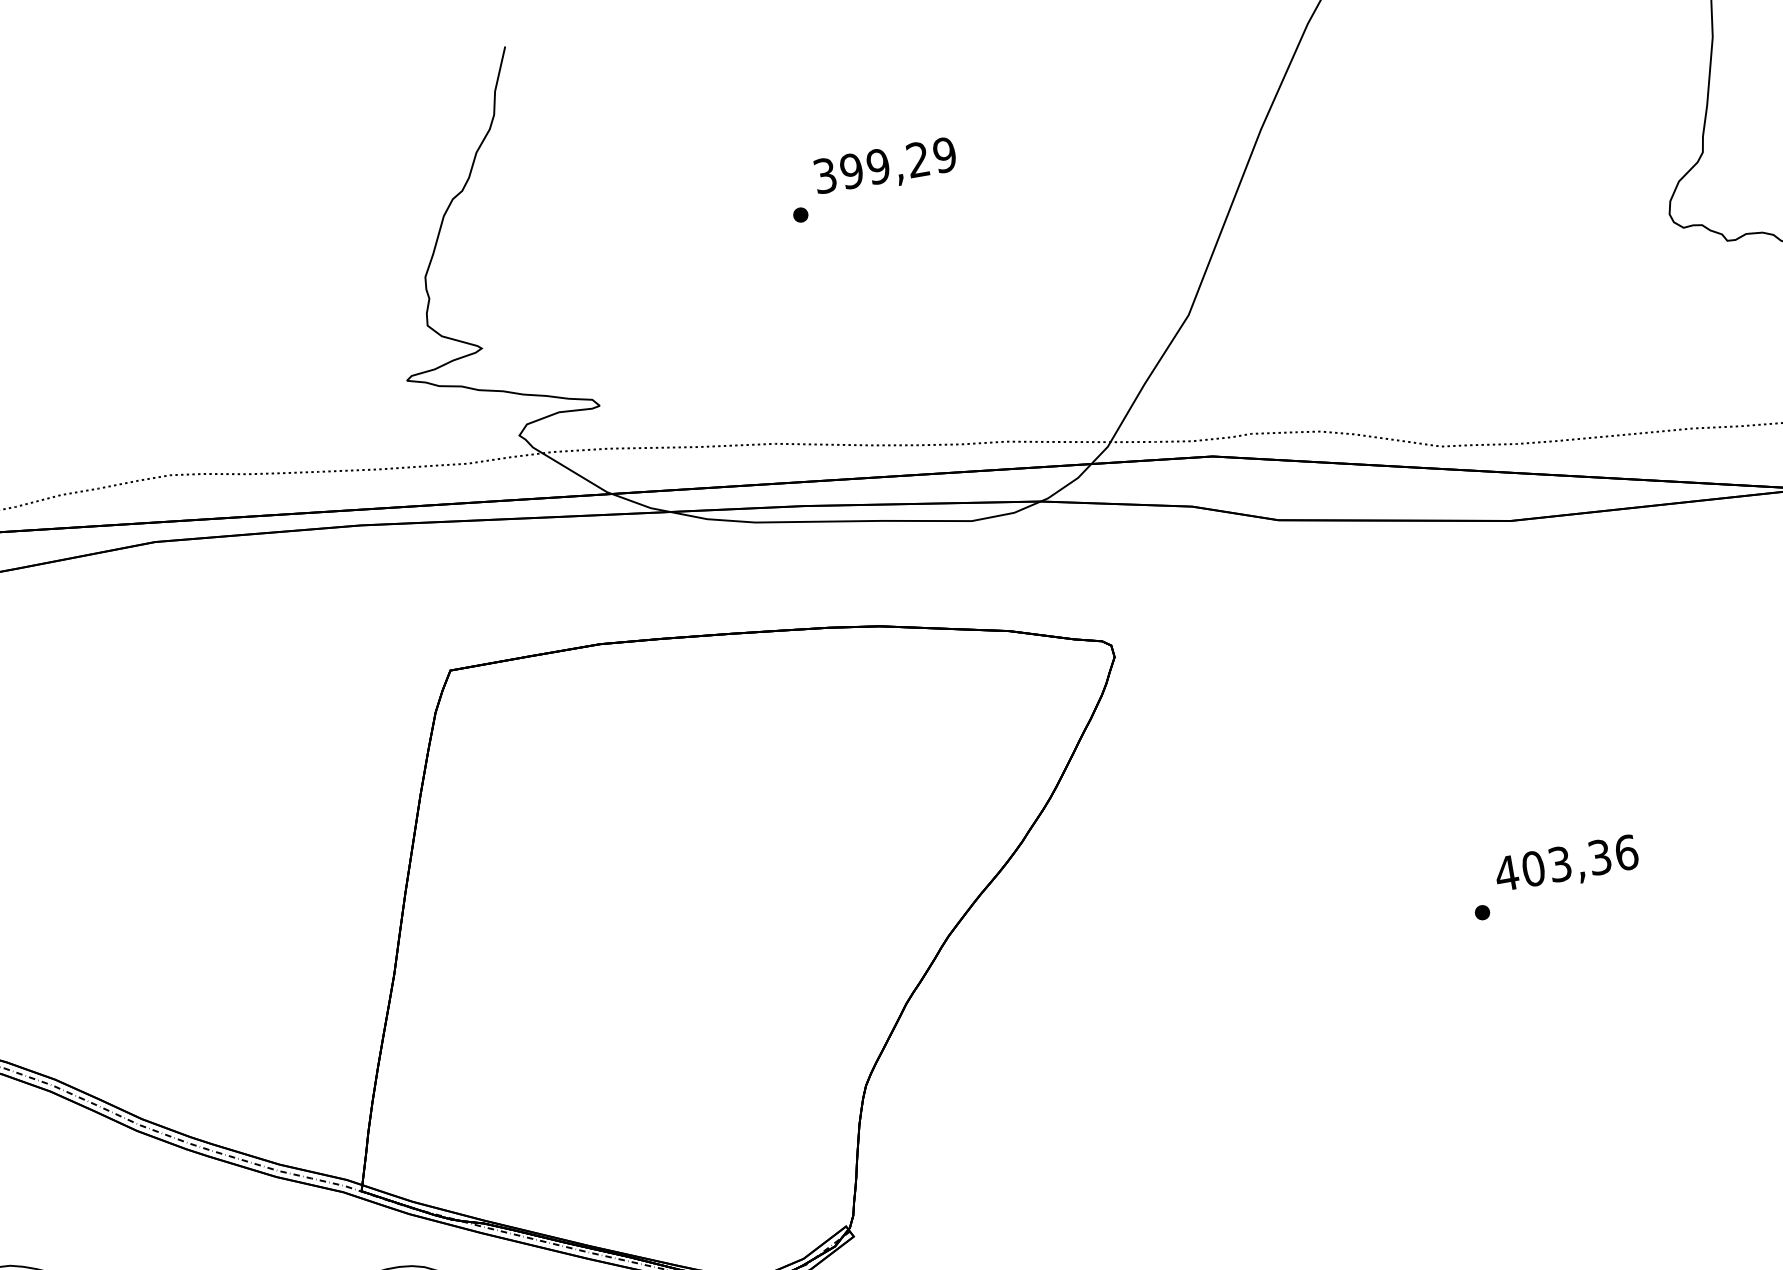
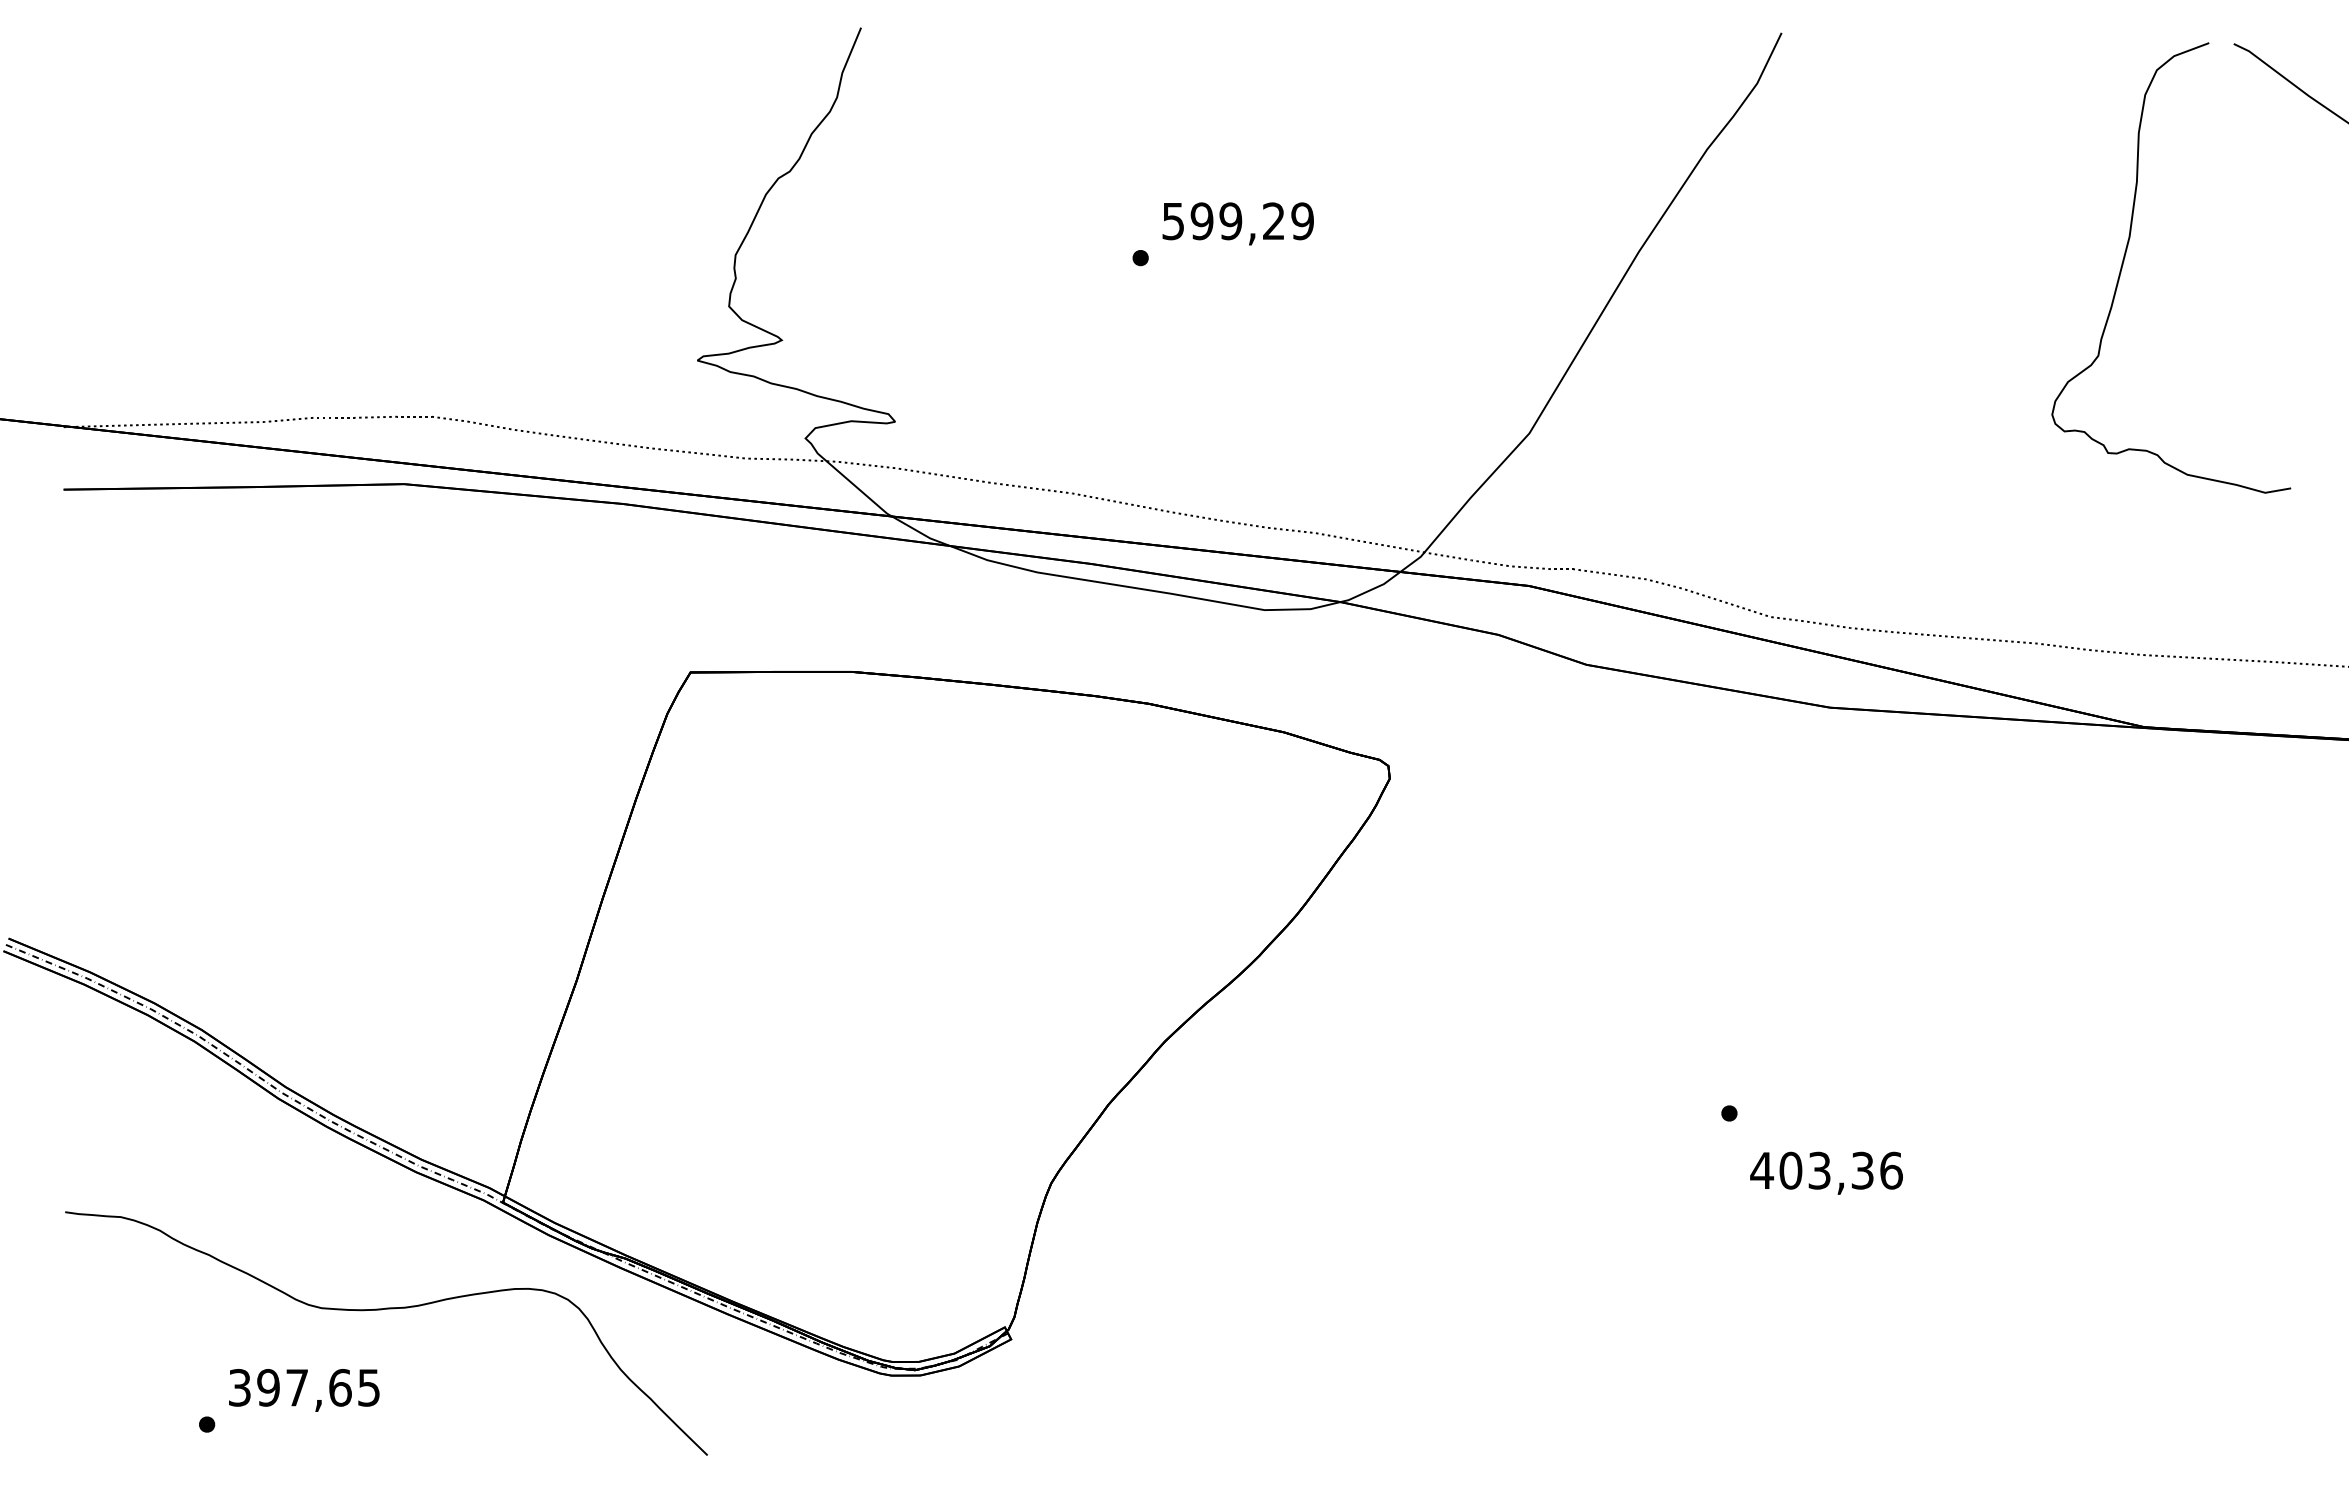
text: (825, 175) -> (1173, 220), 399,29 -> 599,29
text: (1566, 864) -> (1826, 1172), moved

